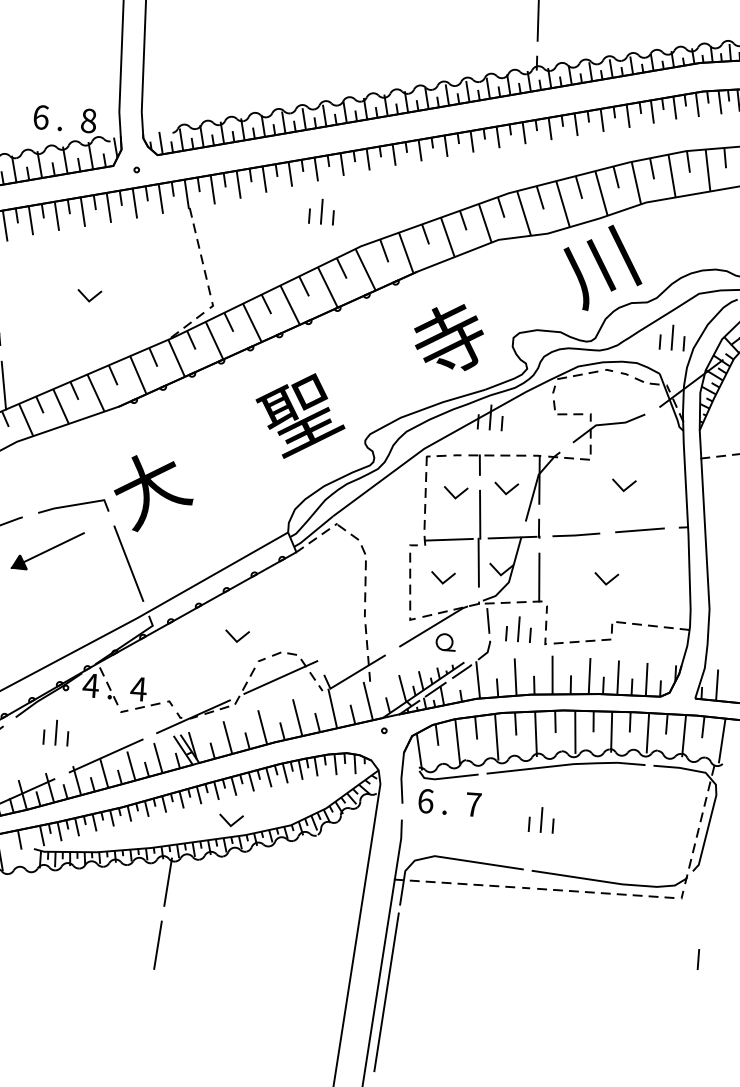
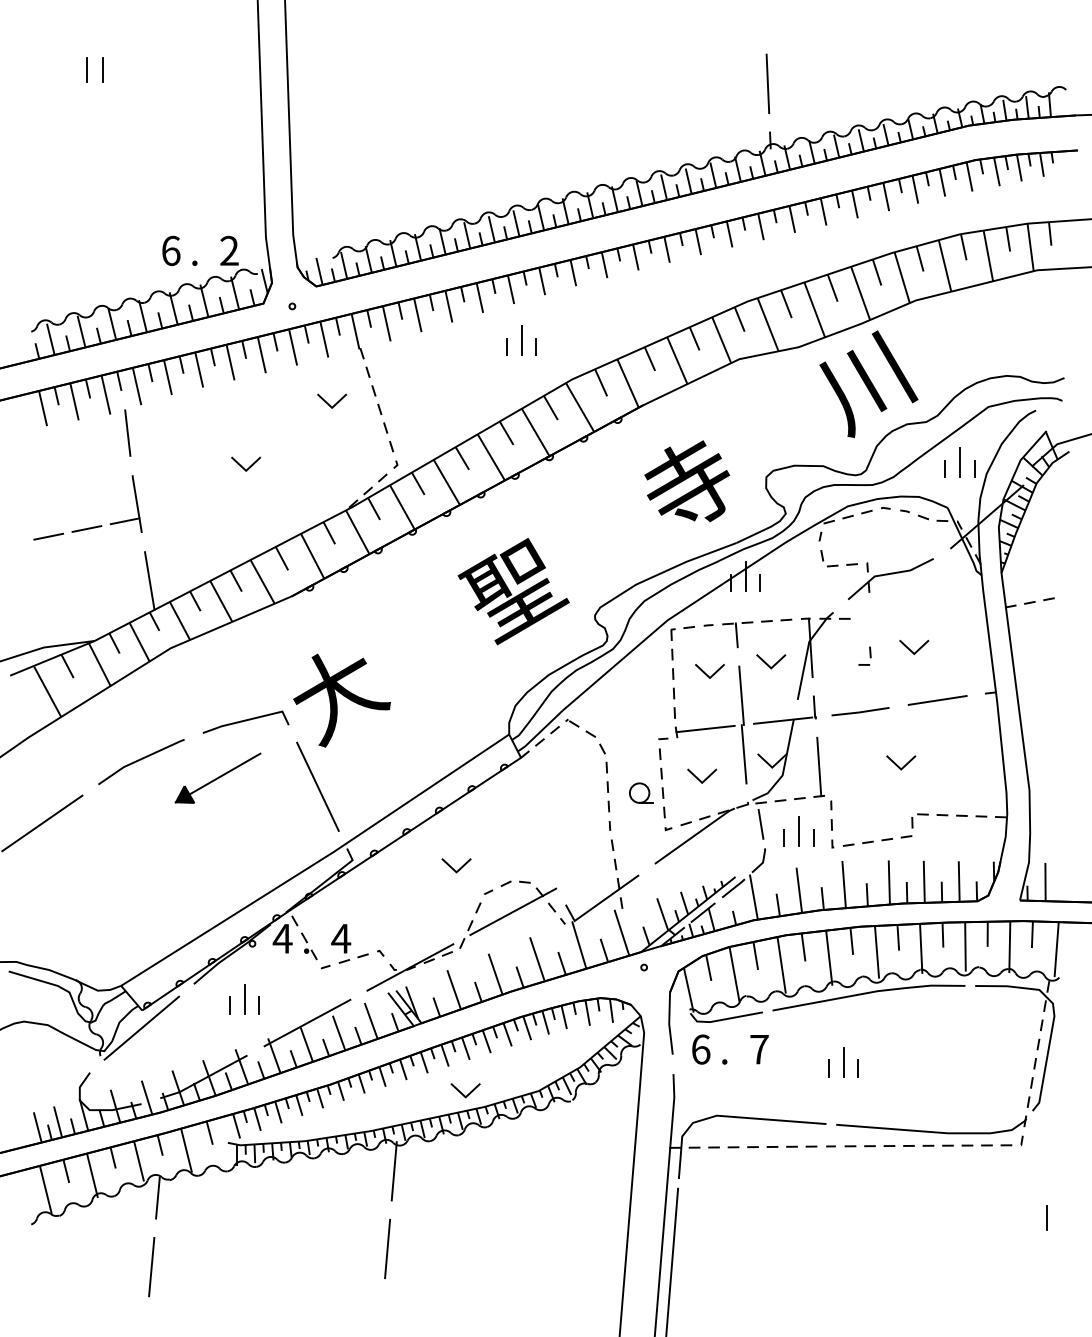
text: (88, 120) -> (229, 250), 8 -> 2
line: (166, 251) -> (335, 403), added
part: (585, 451) -> (864, 655), moved
part: (446, 641) -> (641, 792), moved

